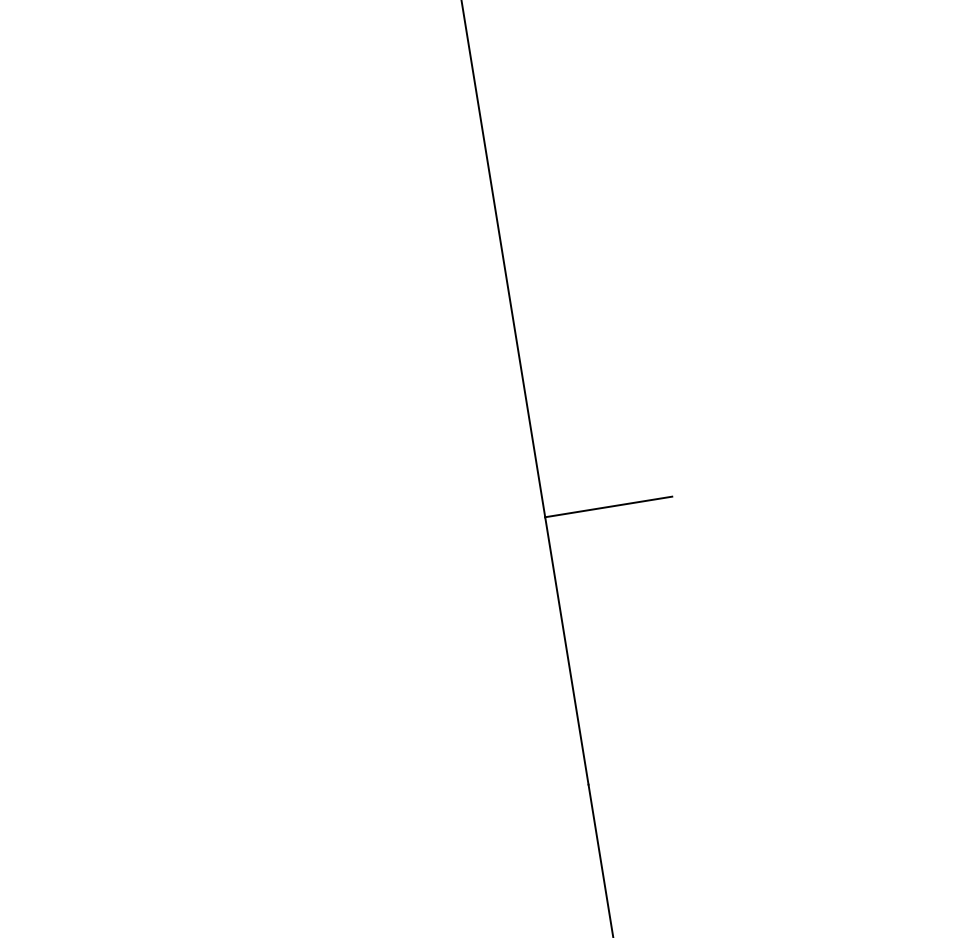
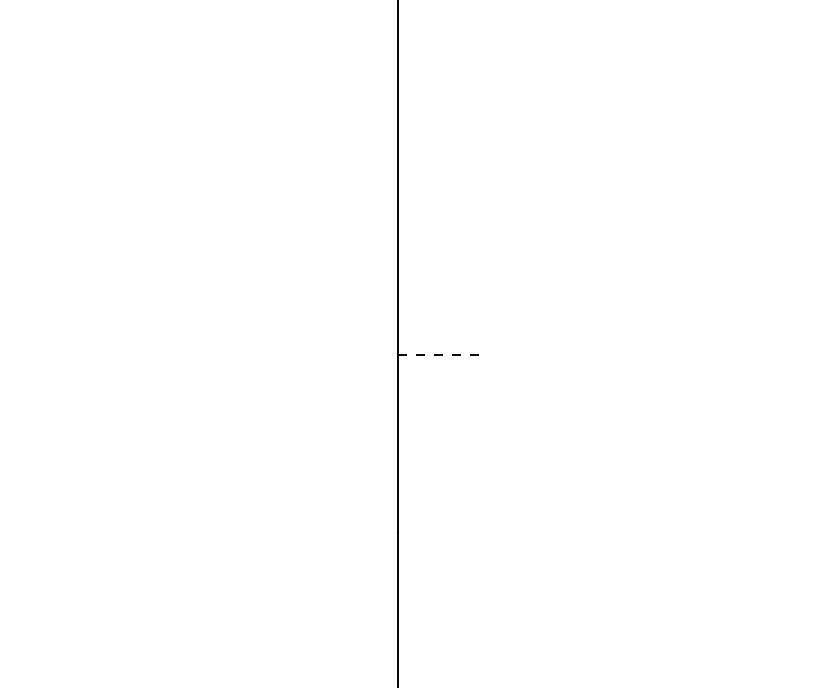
line: (609, 506) -> (441, 354), solid -> dashed

